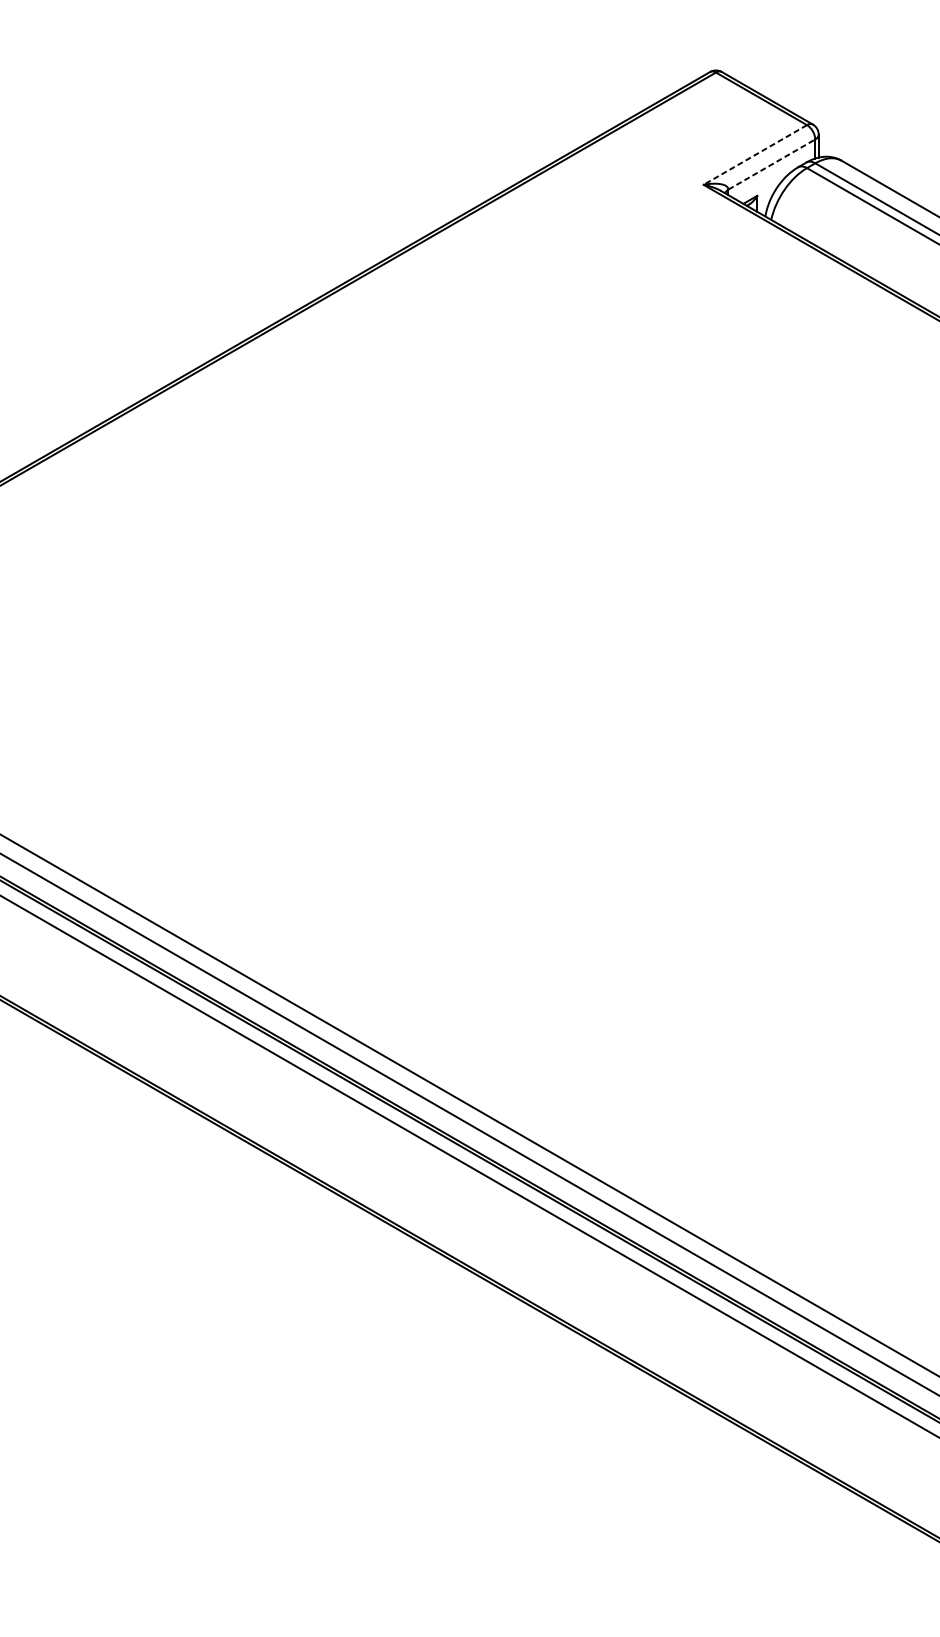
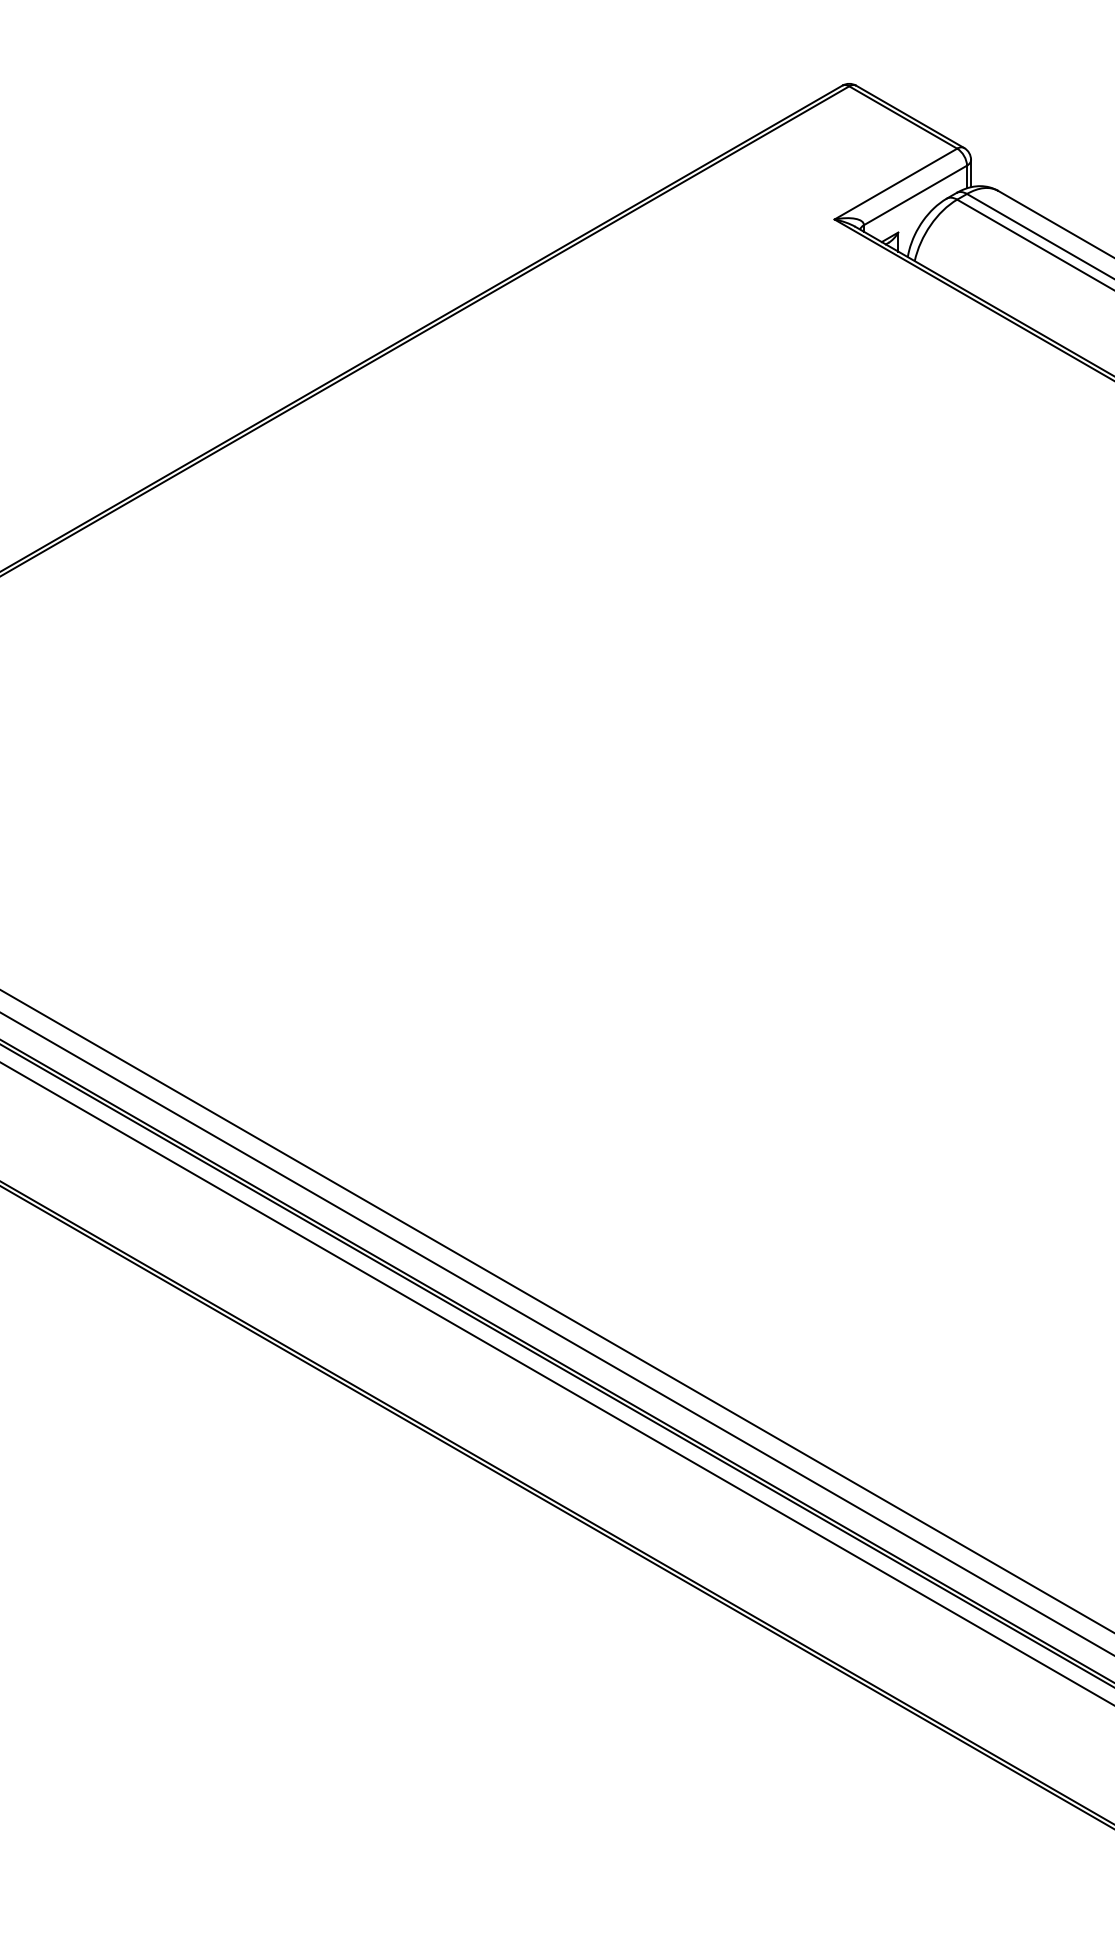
line: (755, 155) -> (895, 184), dashed -> solid
line: (771, 164) -> (915, 195), dashed -> solid

